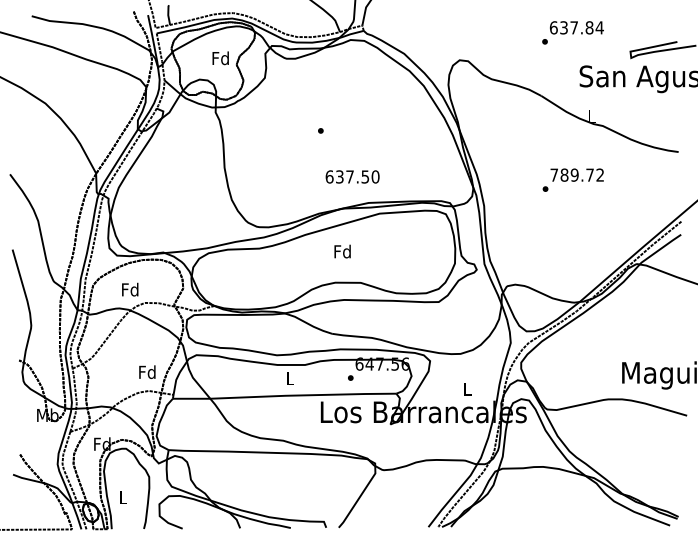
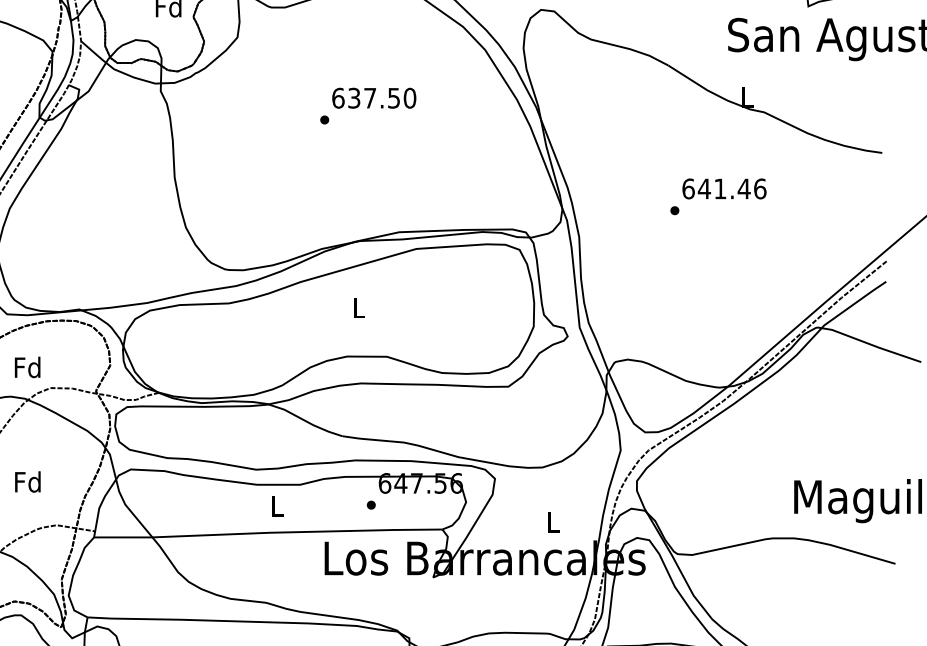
text: (577, 174) -> (724, 187), 789.72 -> 641.46
text: (352, 176) -> (374, 97), moved
text: (342, 251) -> (358, 307), Fd -> L
text: (147, 371) -> (28, 480), moved

